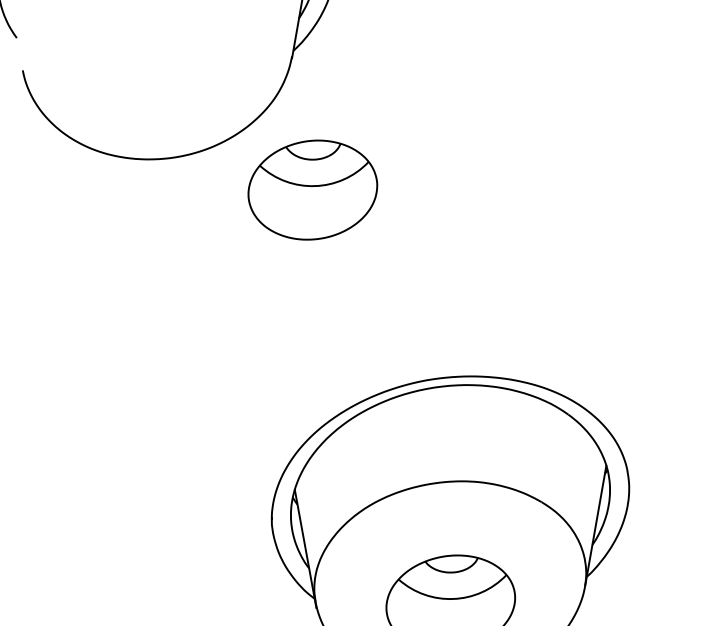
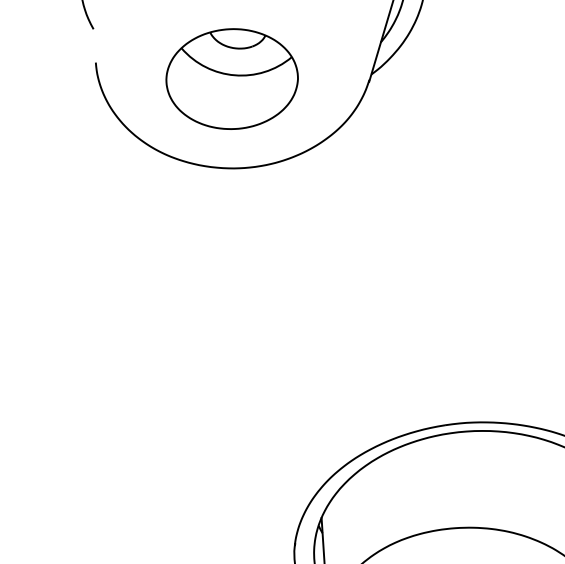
part: (312, 189) -> (231, 78), moved

